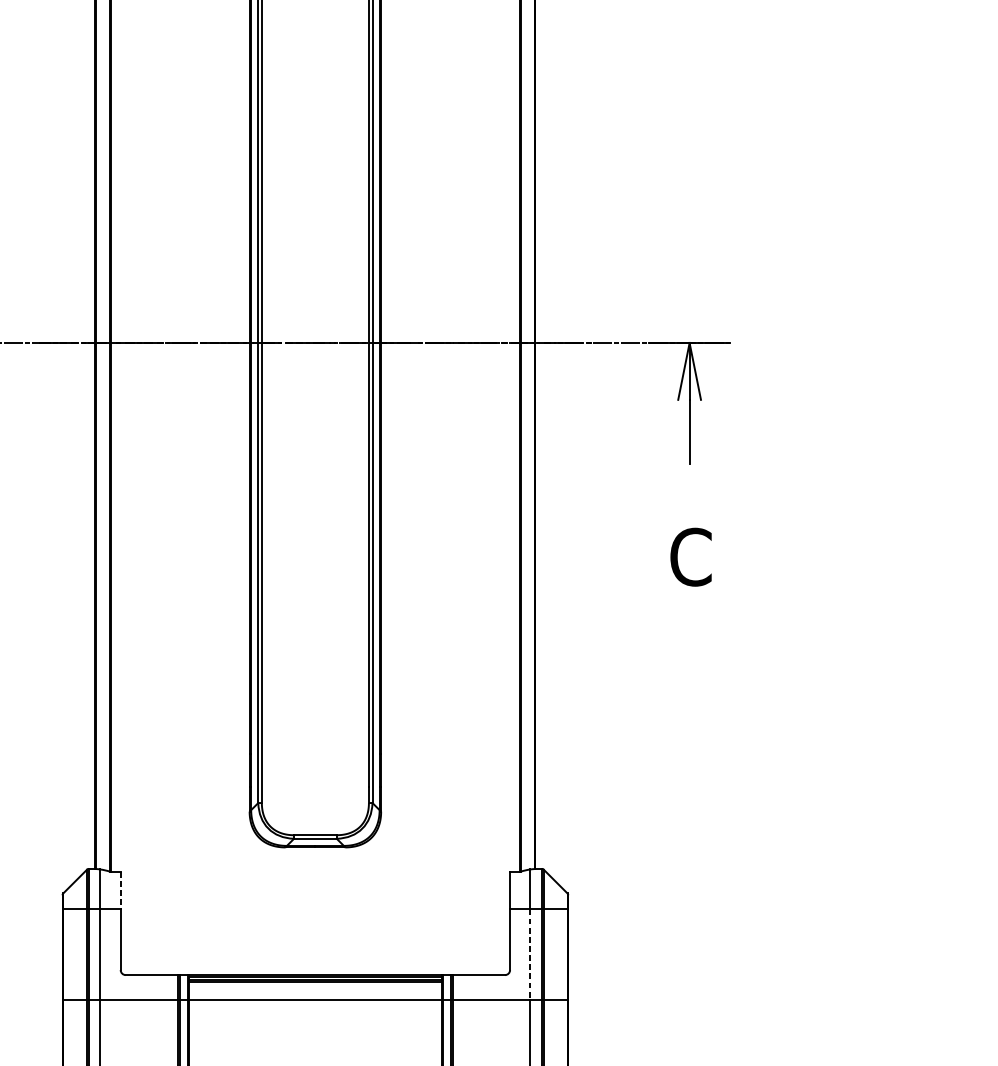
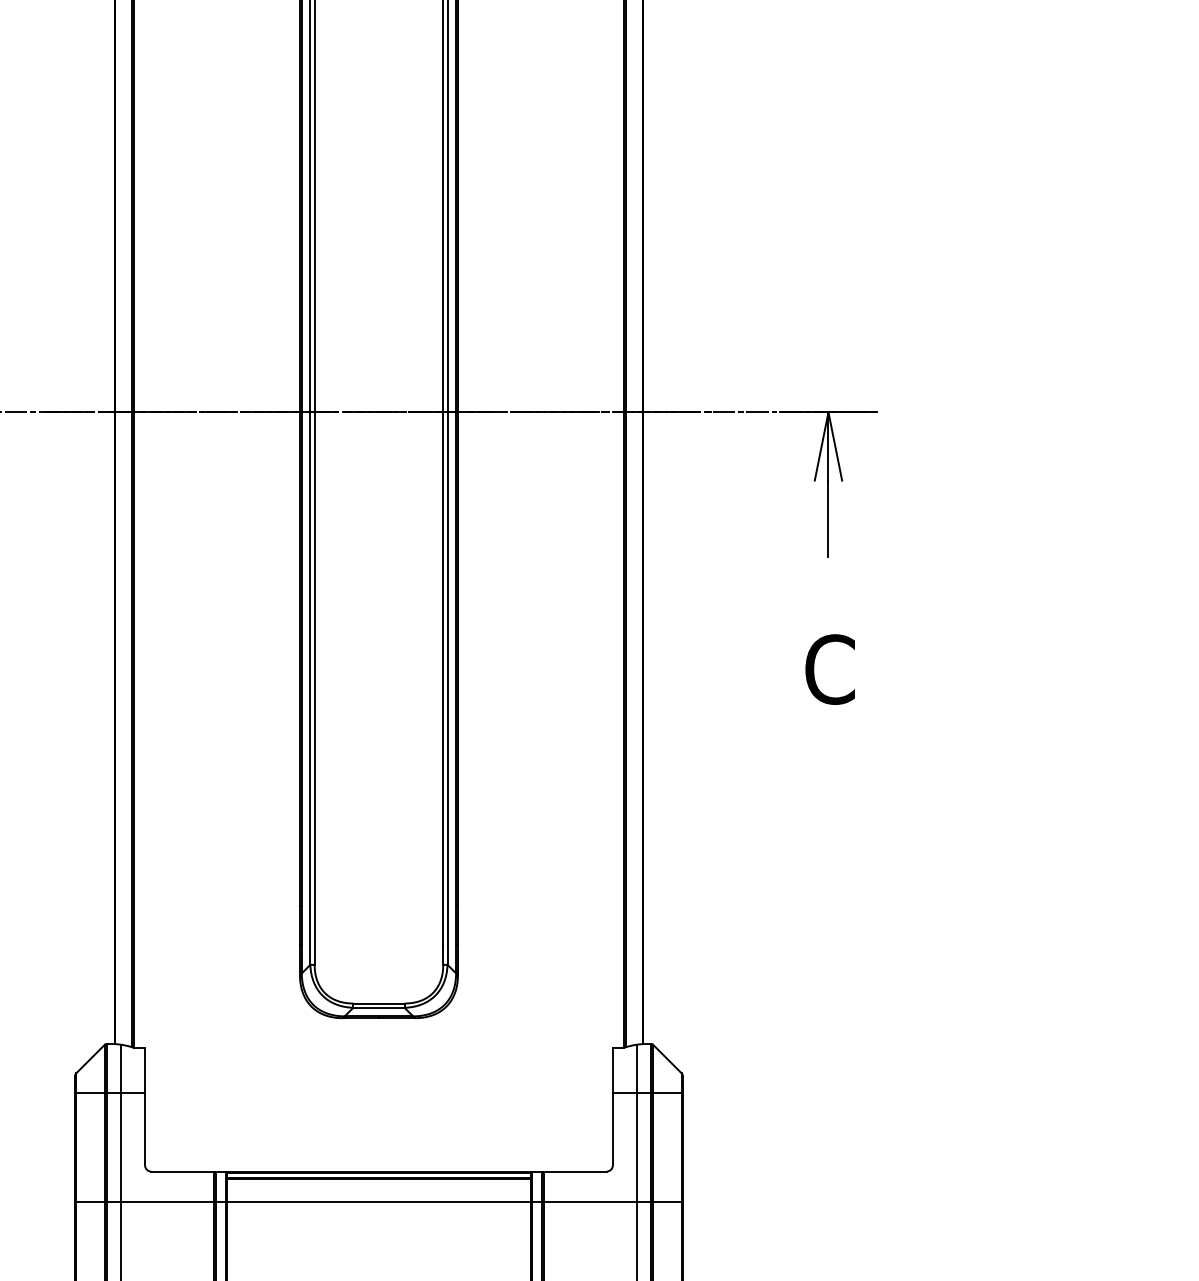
line: (121, 890) -> (145, 1070), dashed -> solid
line: (530, 955) -> (637, 1147), dashed -> solid

